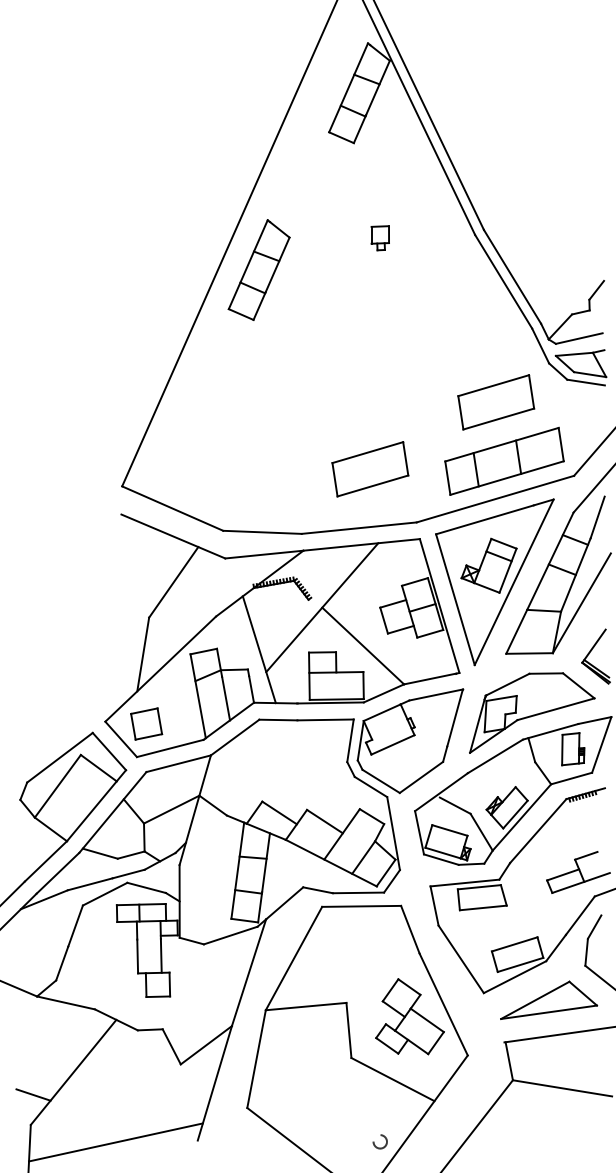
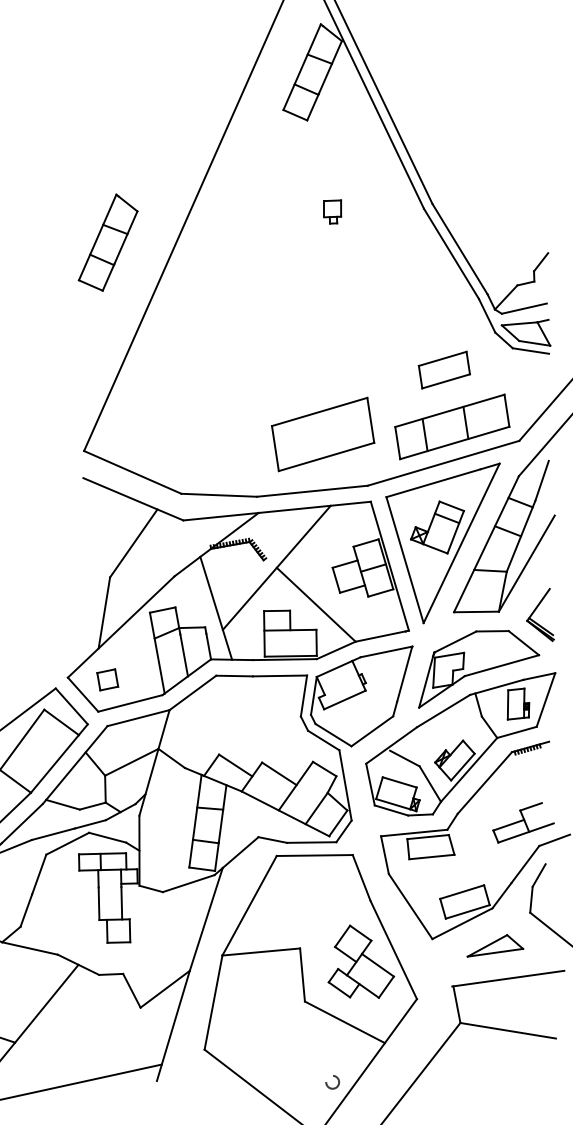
part: (258, 269) -> (107, 242), moved
part: (496, 402) -> (444, 370), size x0.7
part: (370, 469) -> (323, 434), size x1.4
part: (146, 723) -> (107, 679), size x0.7
part: (549, 999) -> (495, 945), size x0.6

